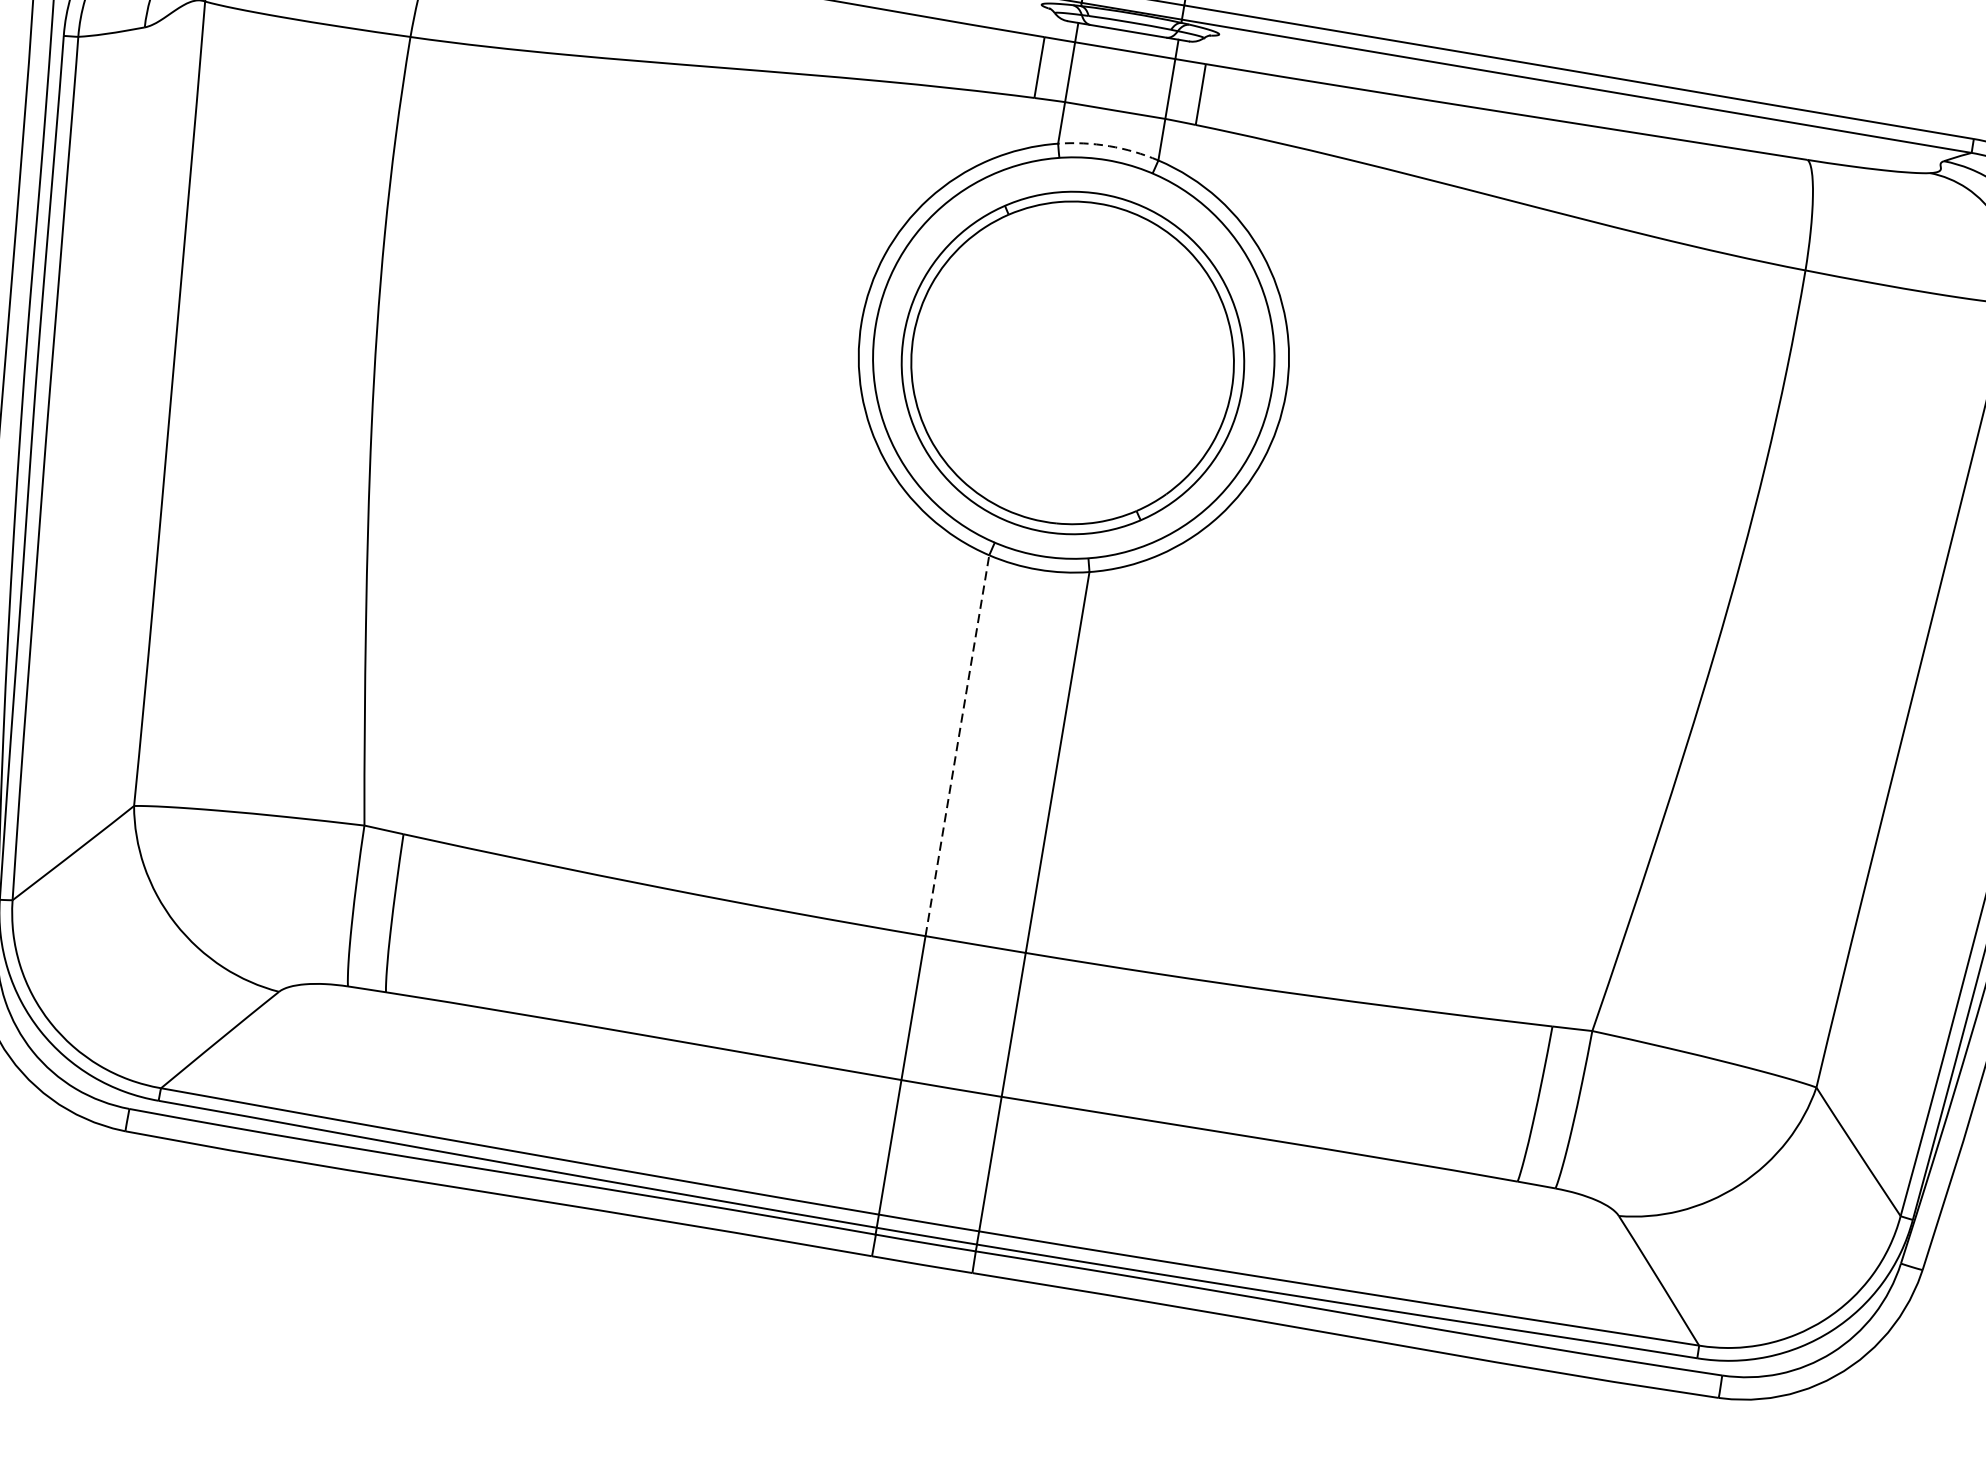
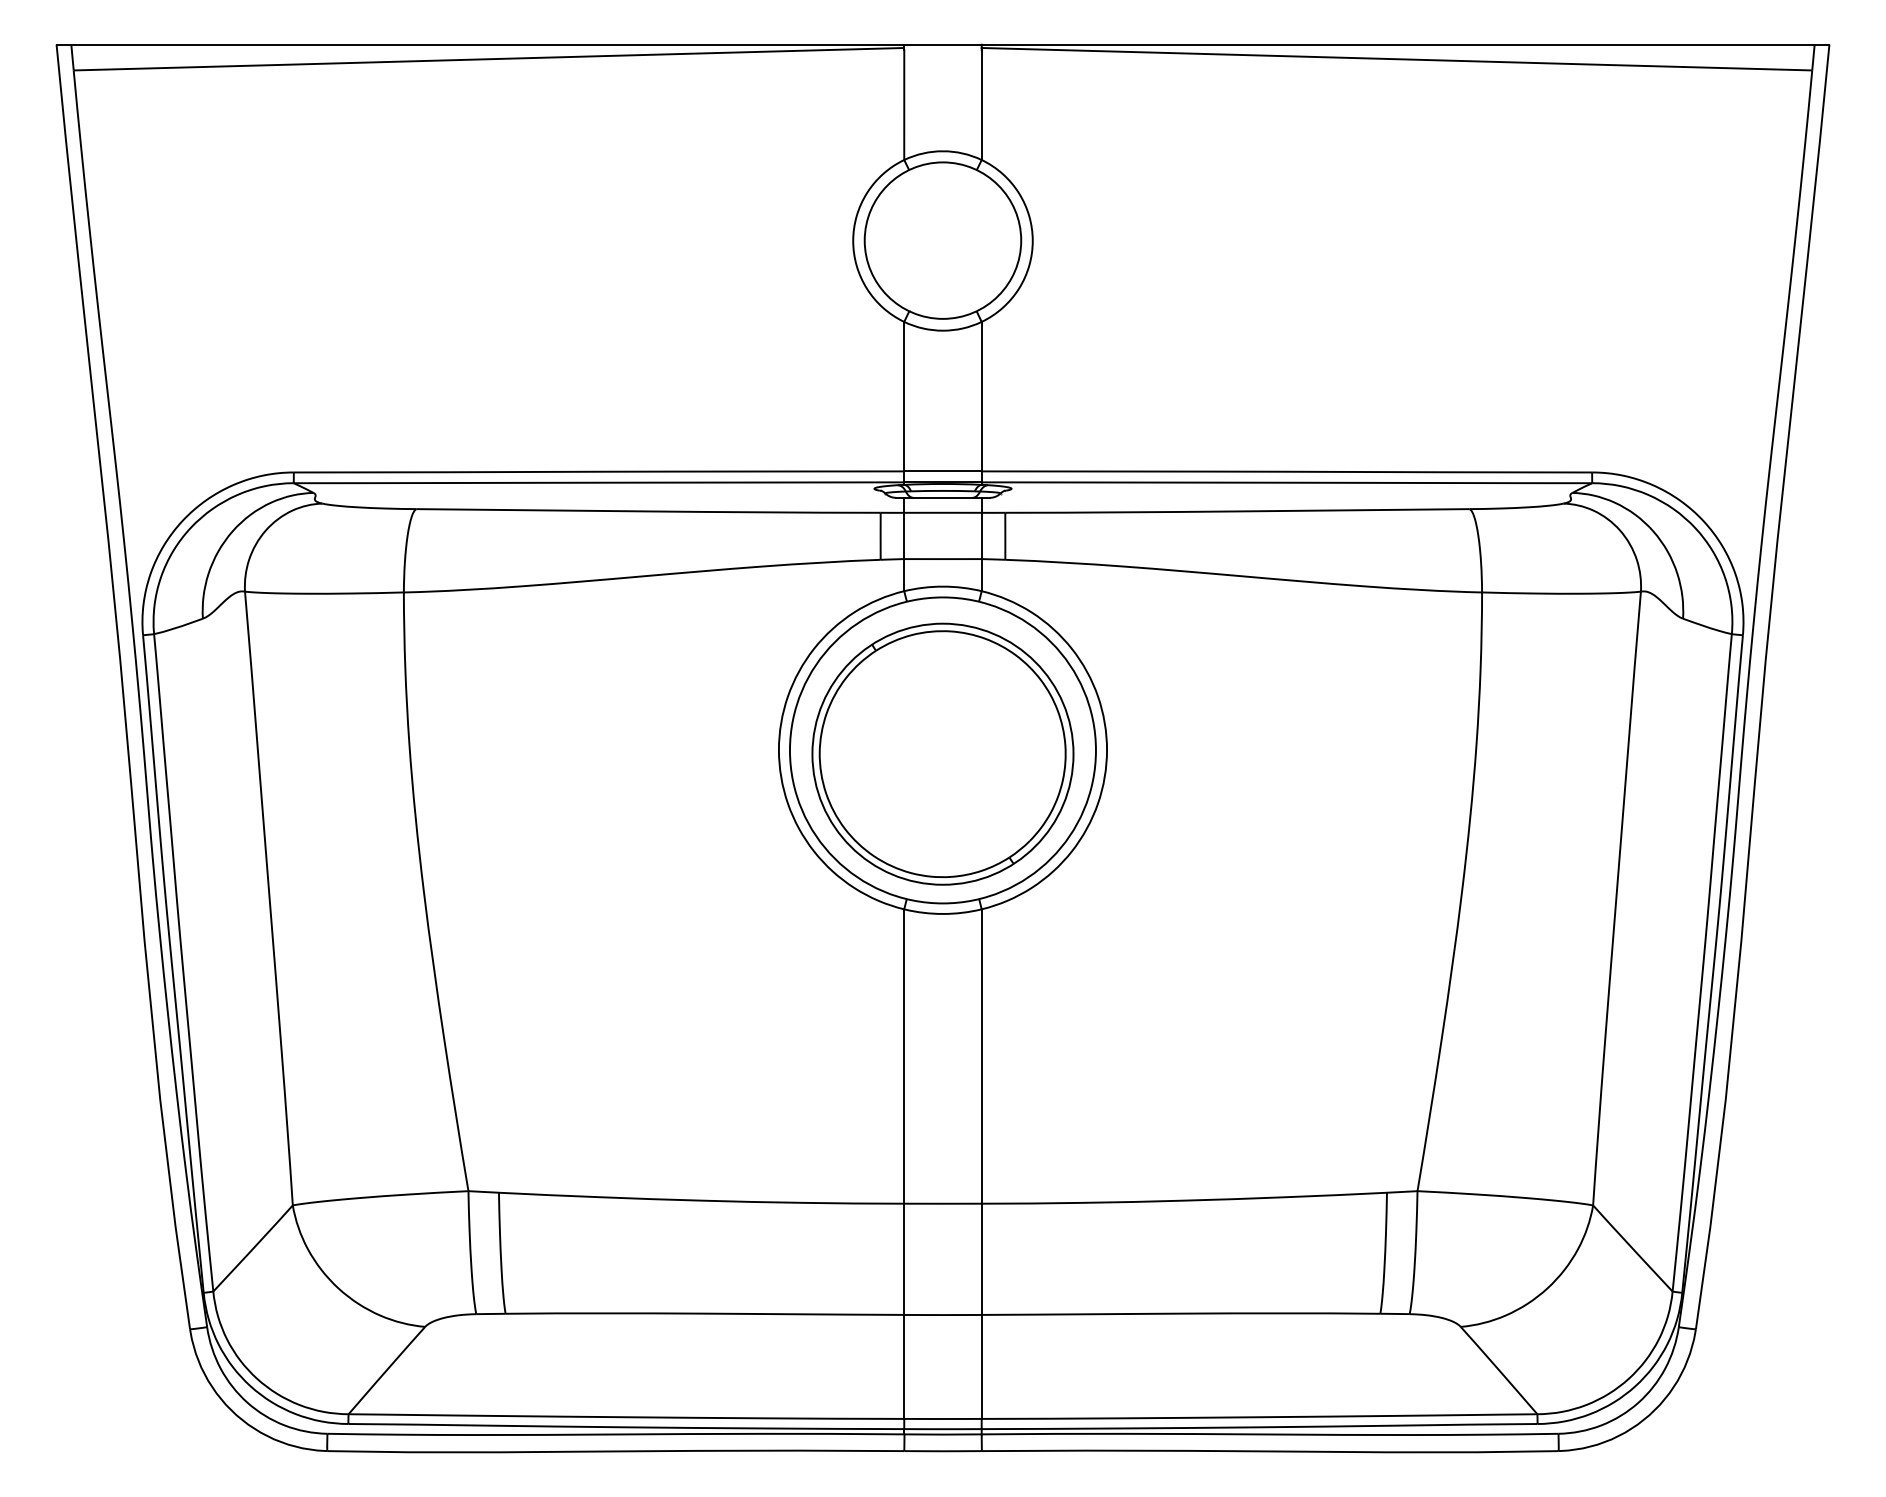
arc: (1108, 145) -> (942, 586), dashed -> solid
line: (957, 745) -> (904, 1056), dashed -> solid

